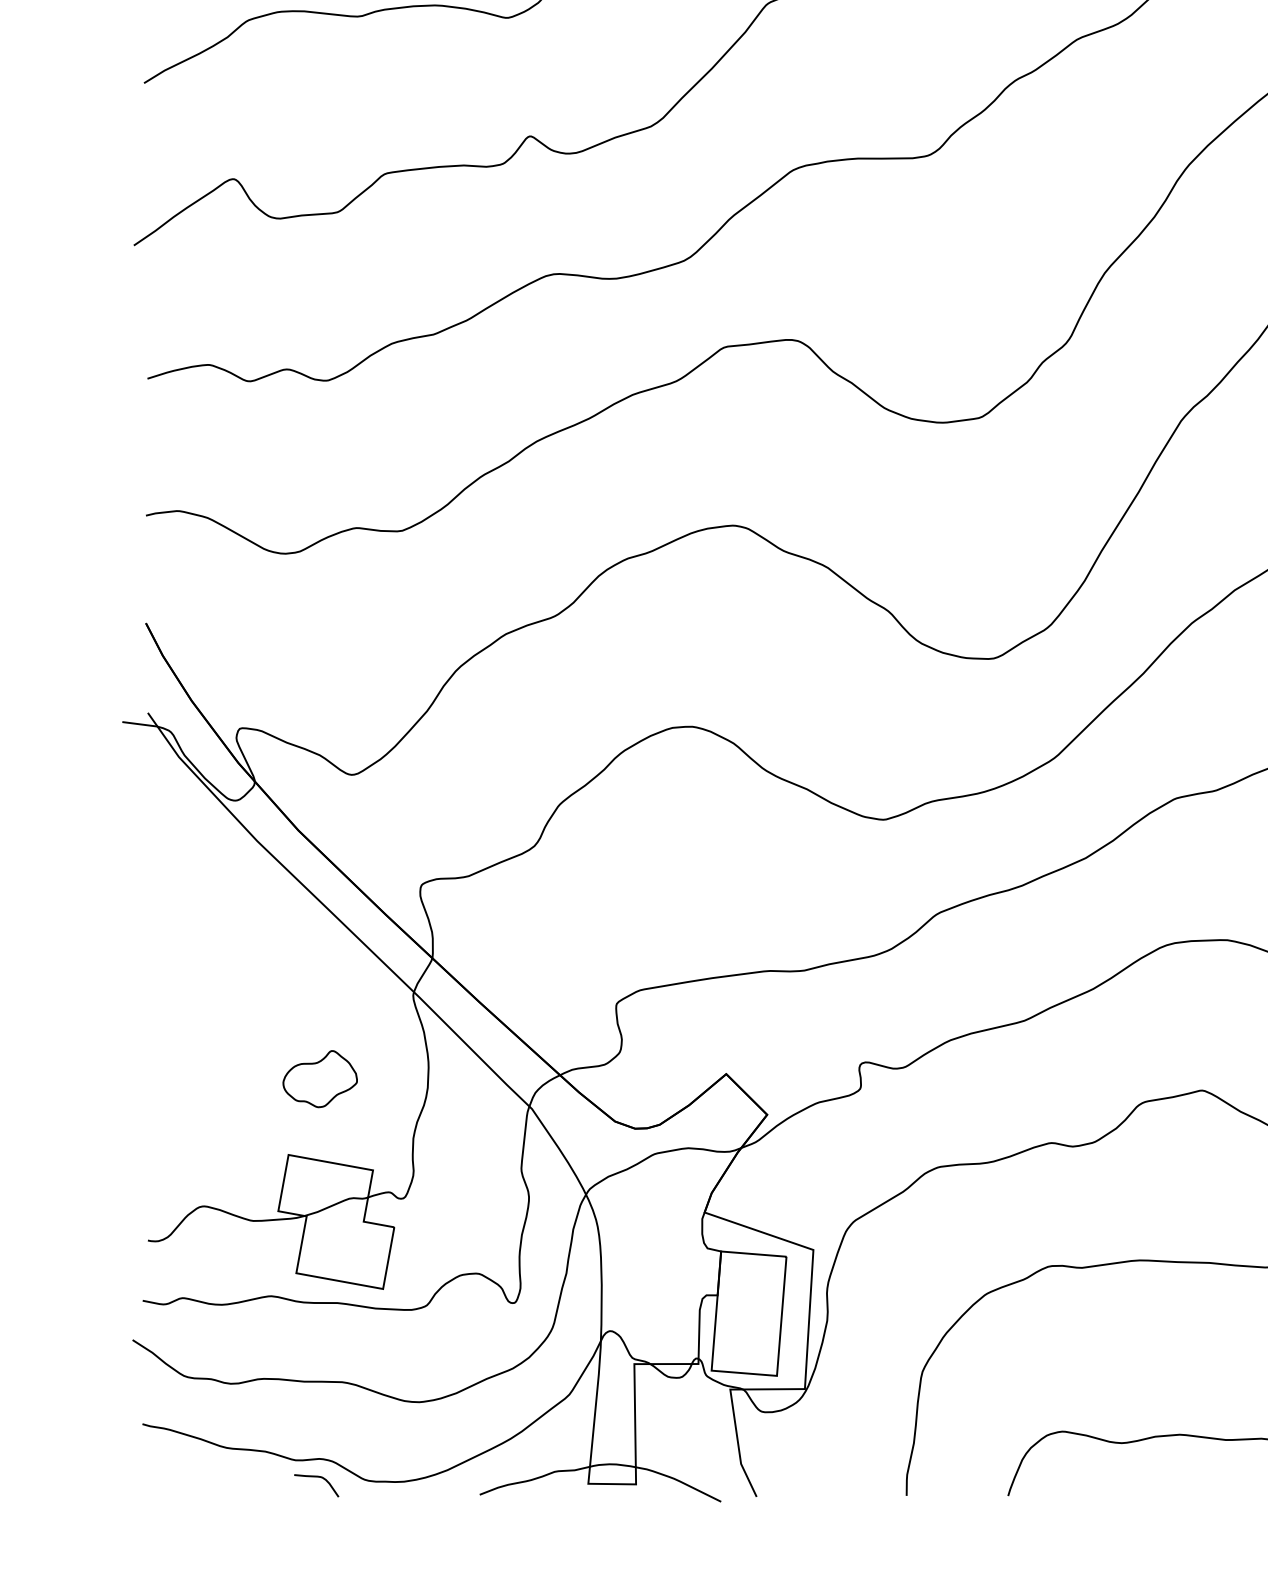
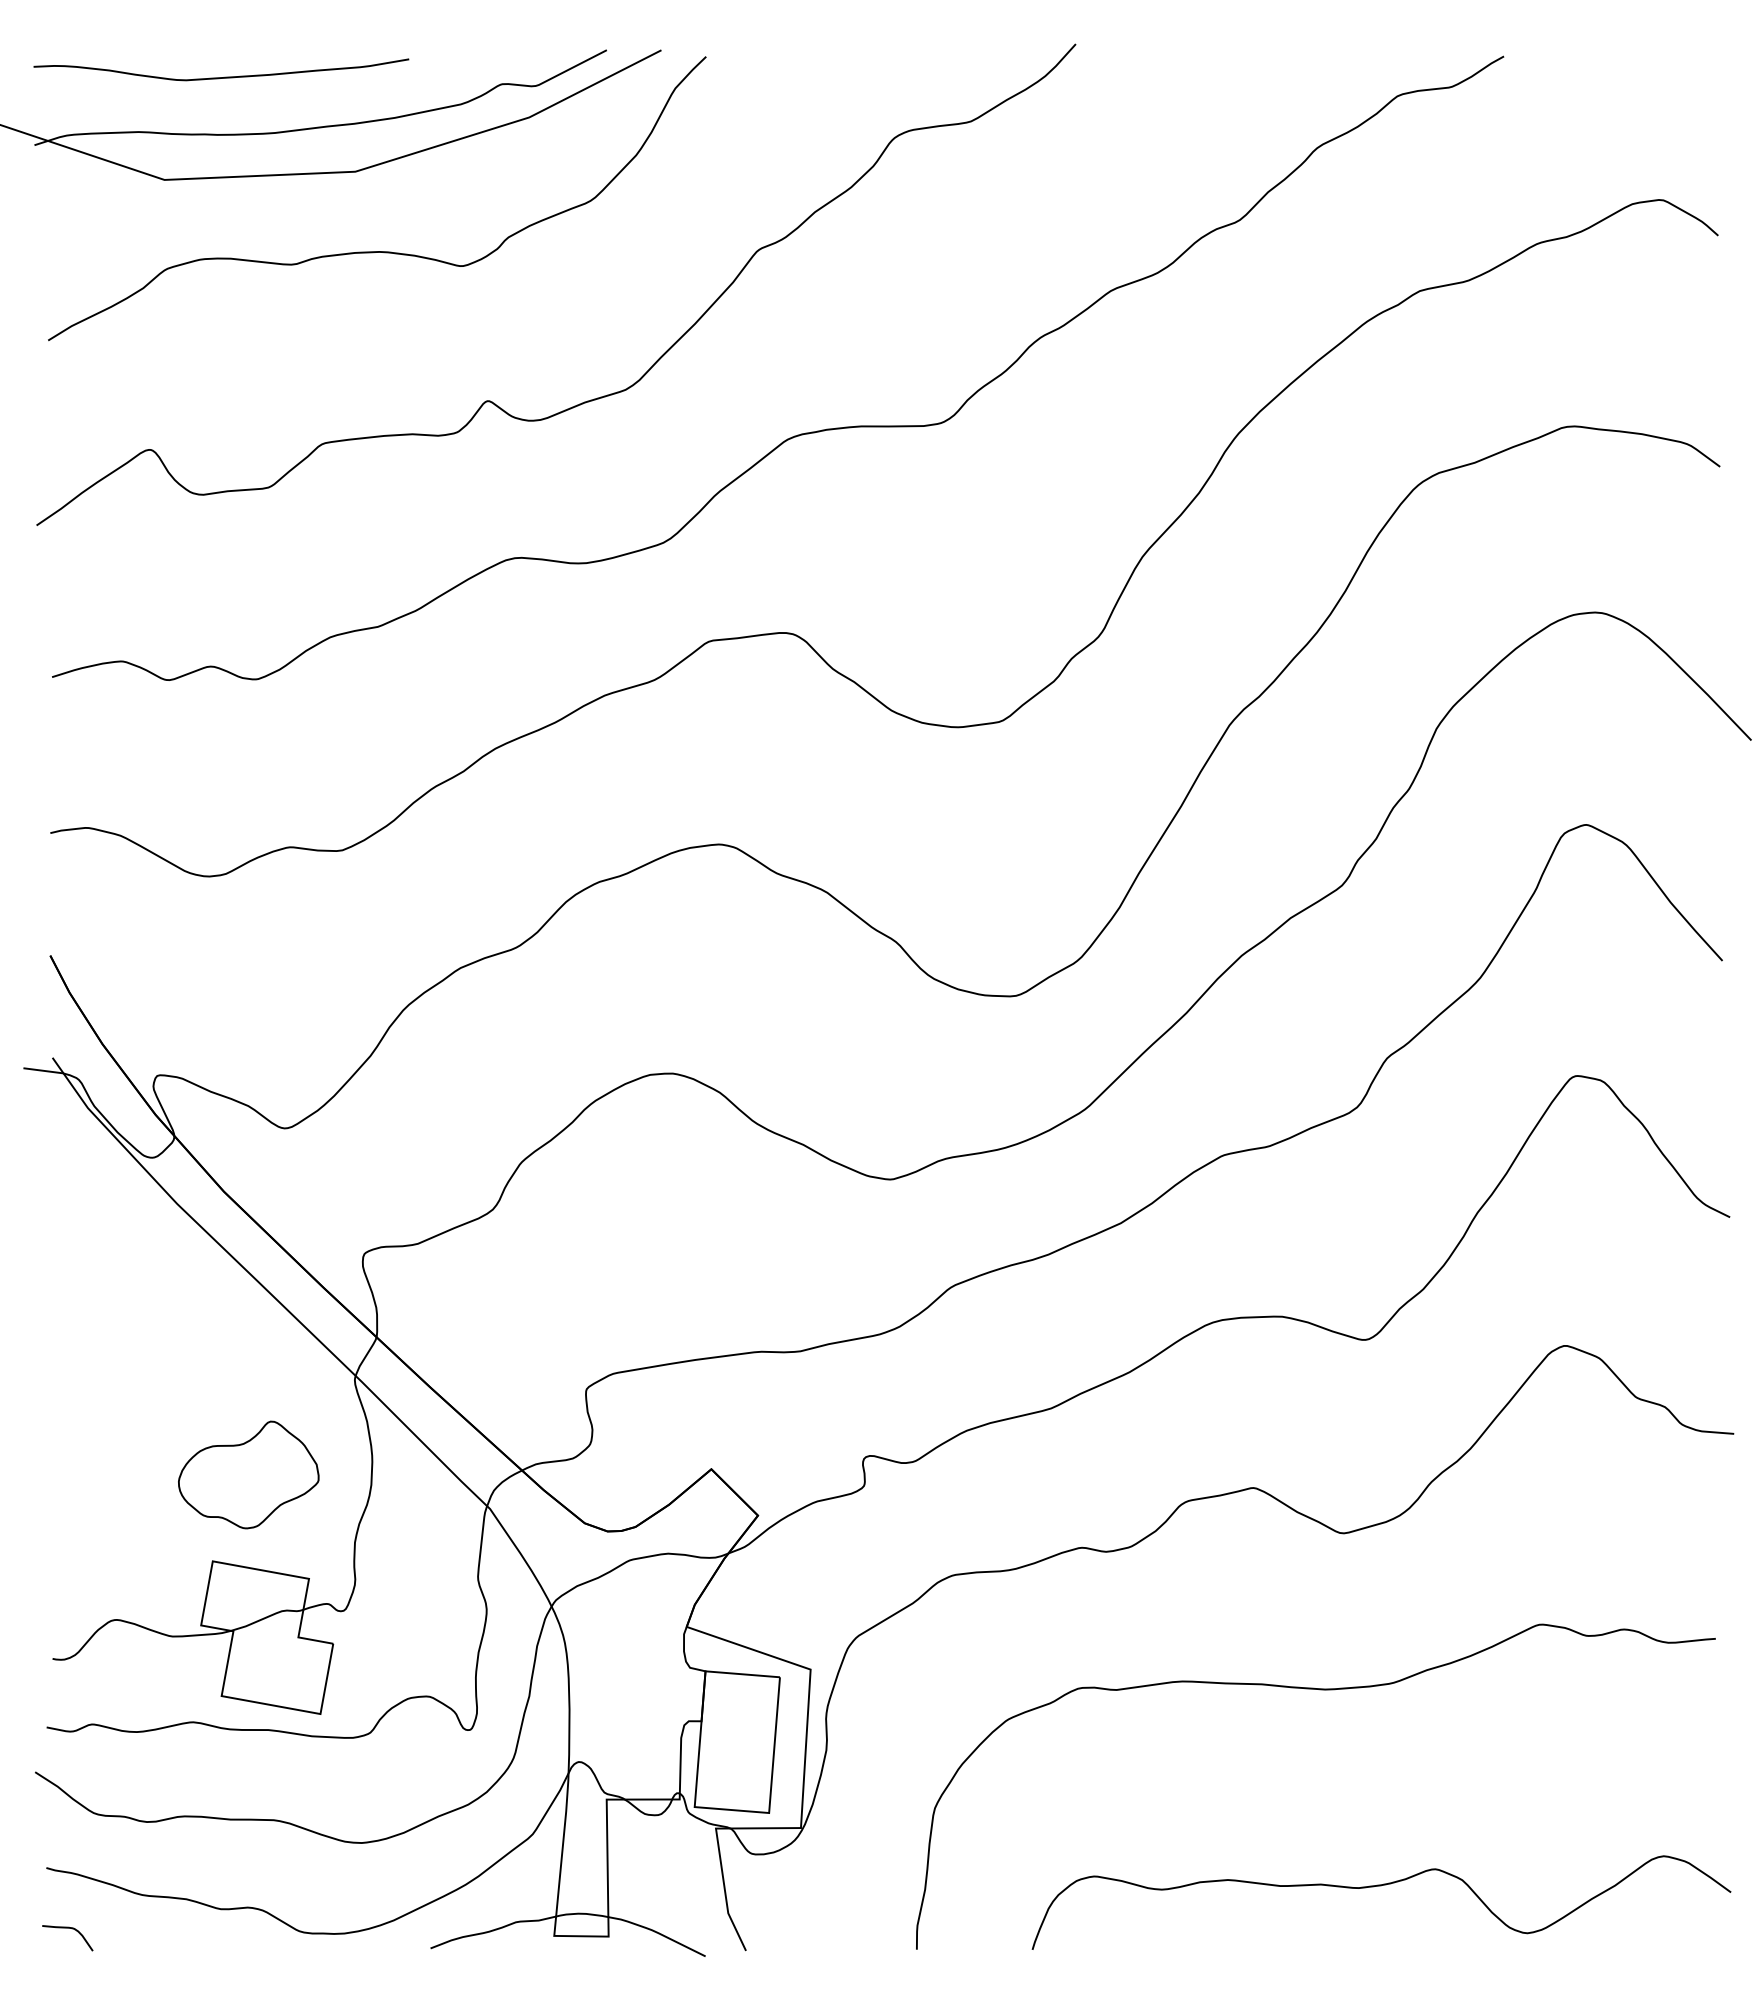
part: (319, 1078) -> (248, 1474), size x1.67
curve: (316, 1477) -> (67, 1928), moved

